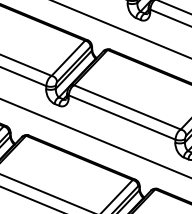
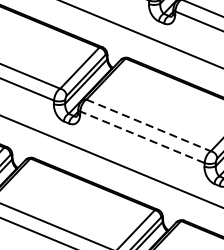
line: (127, 107) -> (148, 125), solid -> dashed
line: (122, 117) -> (142, 137), solid -> dashed

